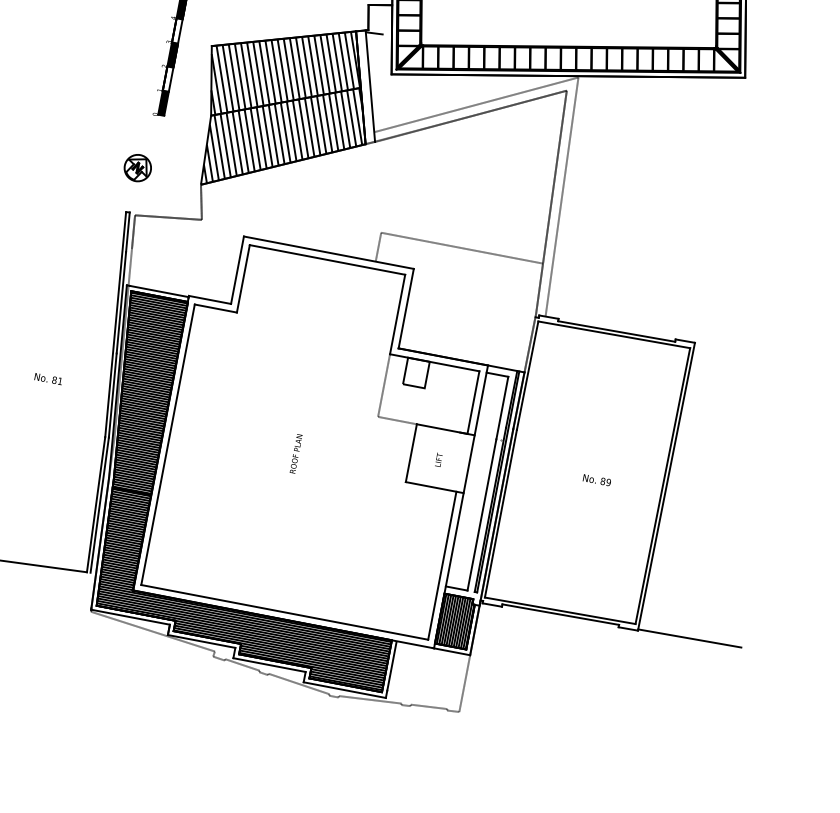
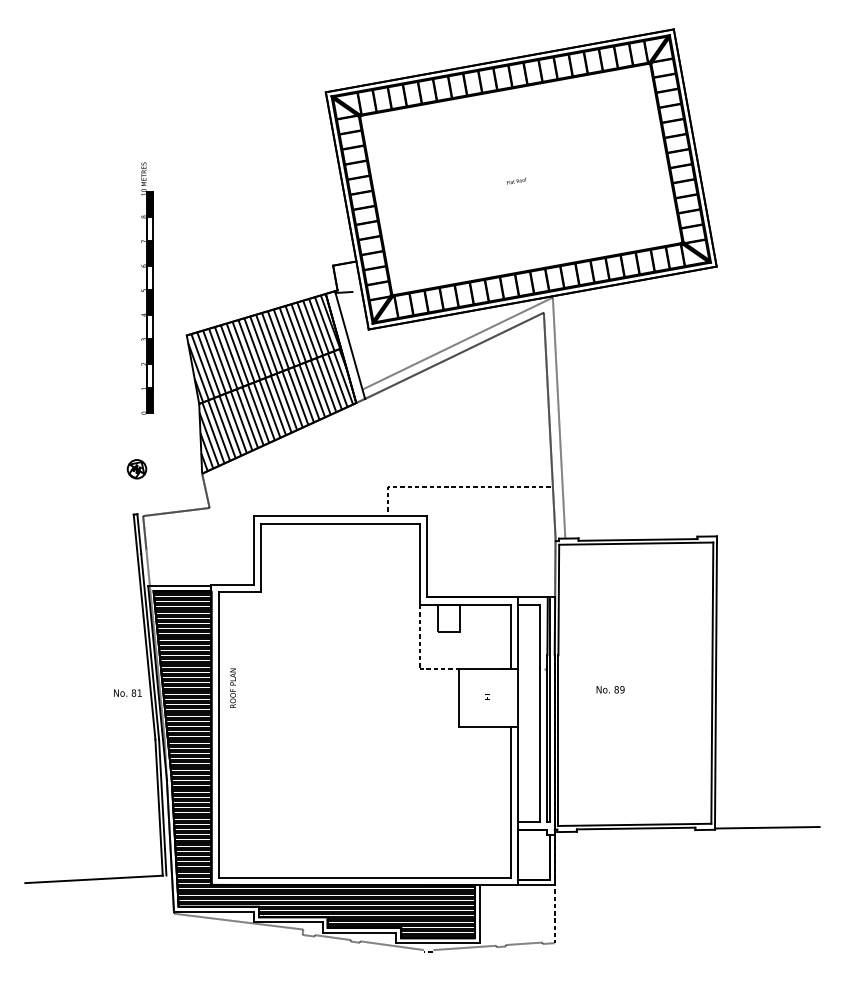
part: (137, 168) -> (136, 469), size x0.7
text: (48, 378) -> (127, 692), moved
text: (295, 453) -> (232, 687), moved
text: (597, 480) -> (610, 689), moved
hatch: (456, 621) -> (534, 854), removed

